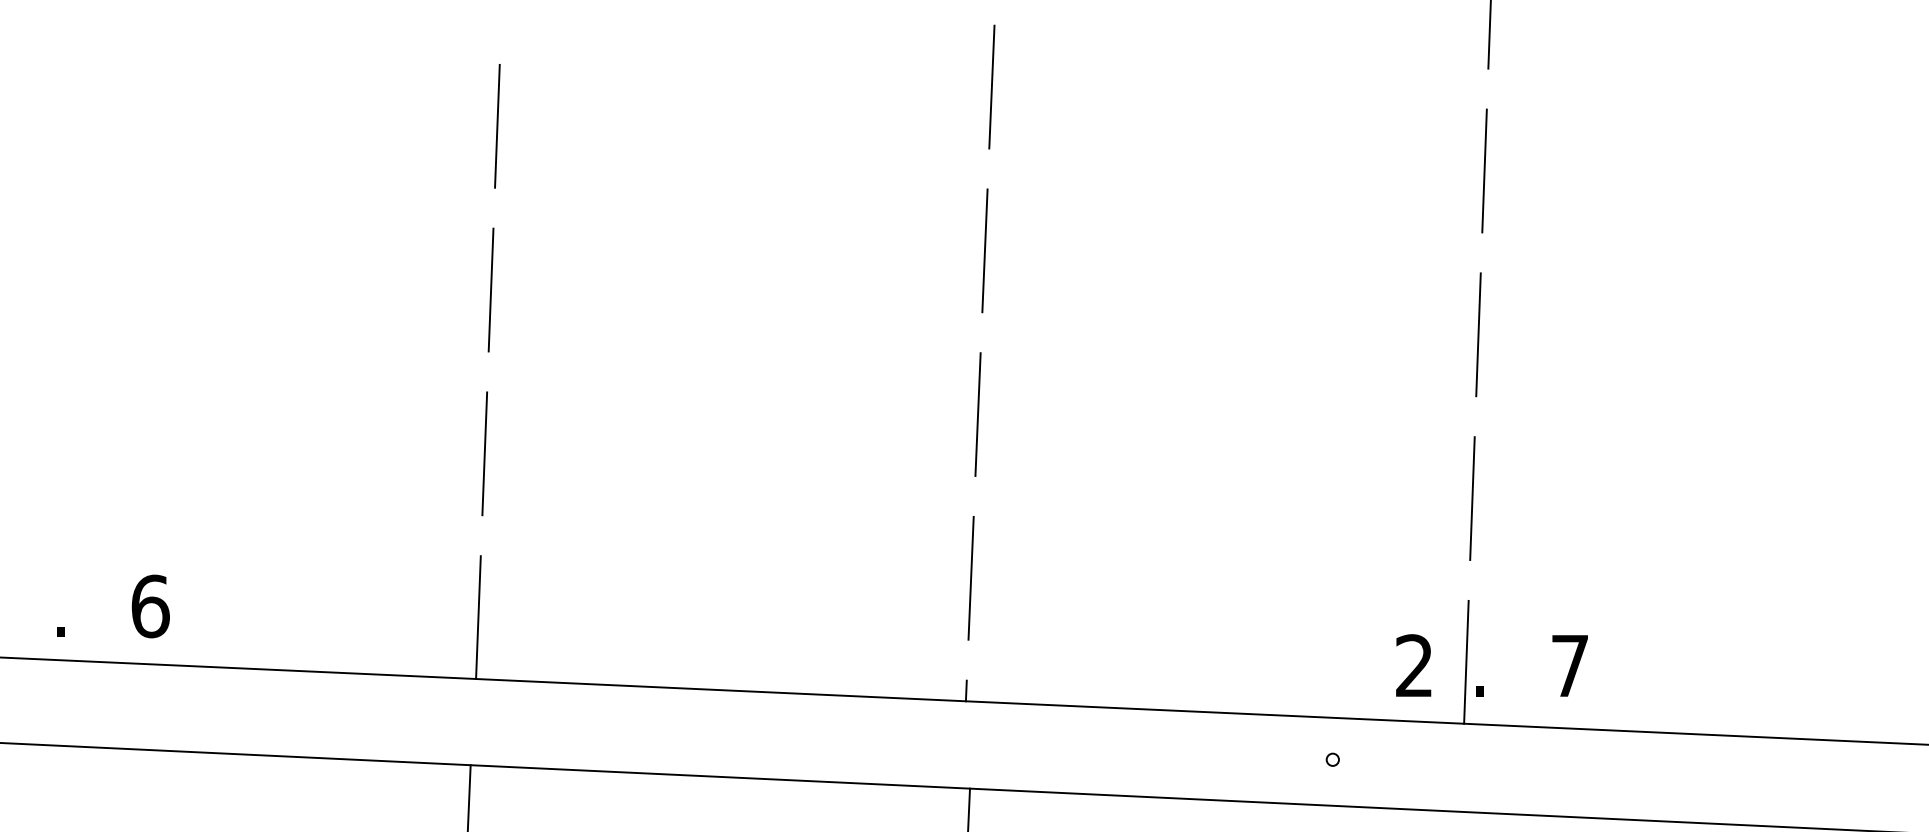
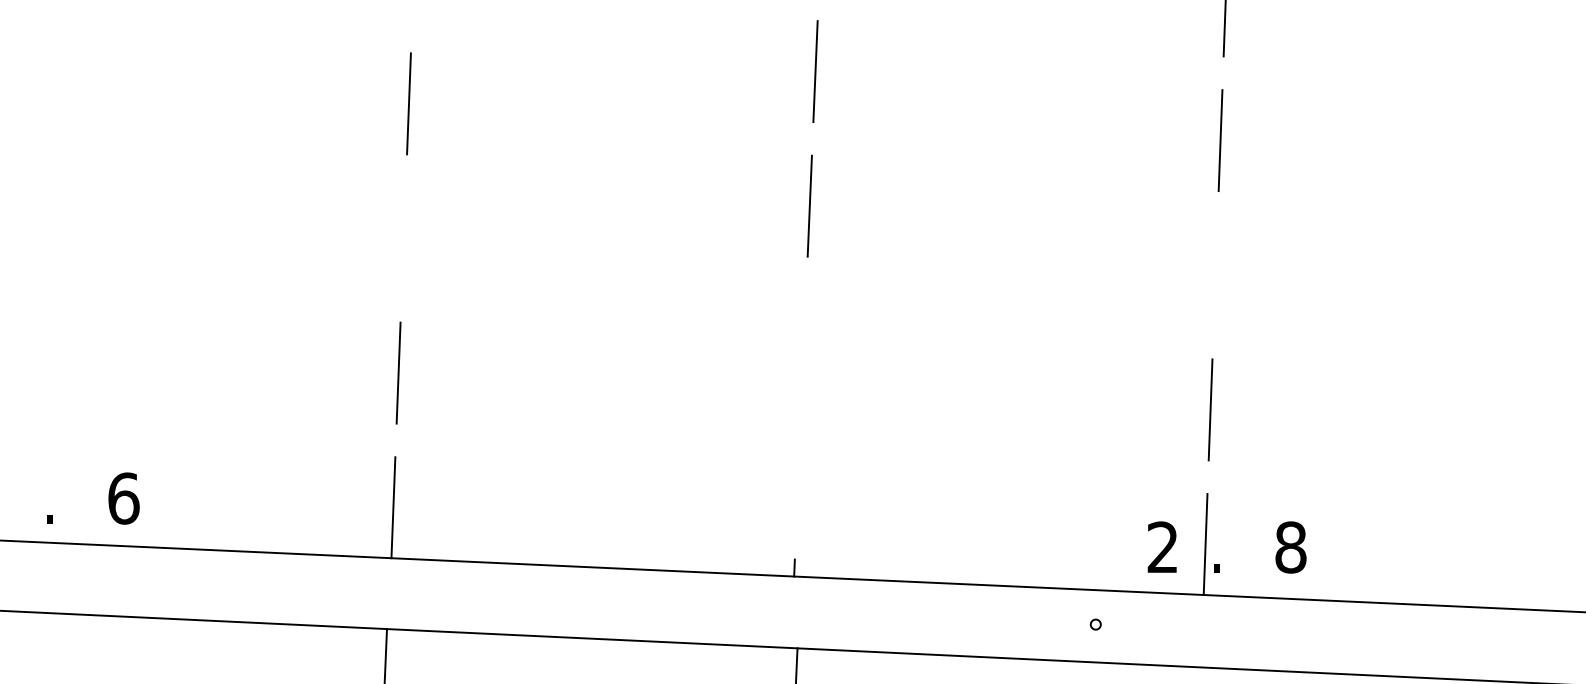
line: (490, 290) -> (403, 238), removed
line: (1478, 333) -> (1215, 274), removed
line: (978, 414) -> (804, 340), removed
line: (971, 577) -> (798, 474), removed
text: (1569, 665) -> (1290, 547), 7 -> 8

